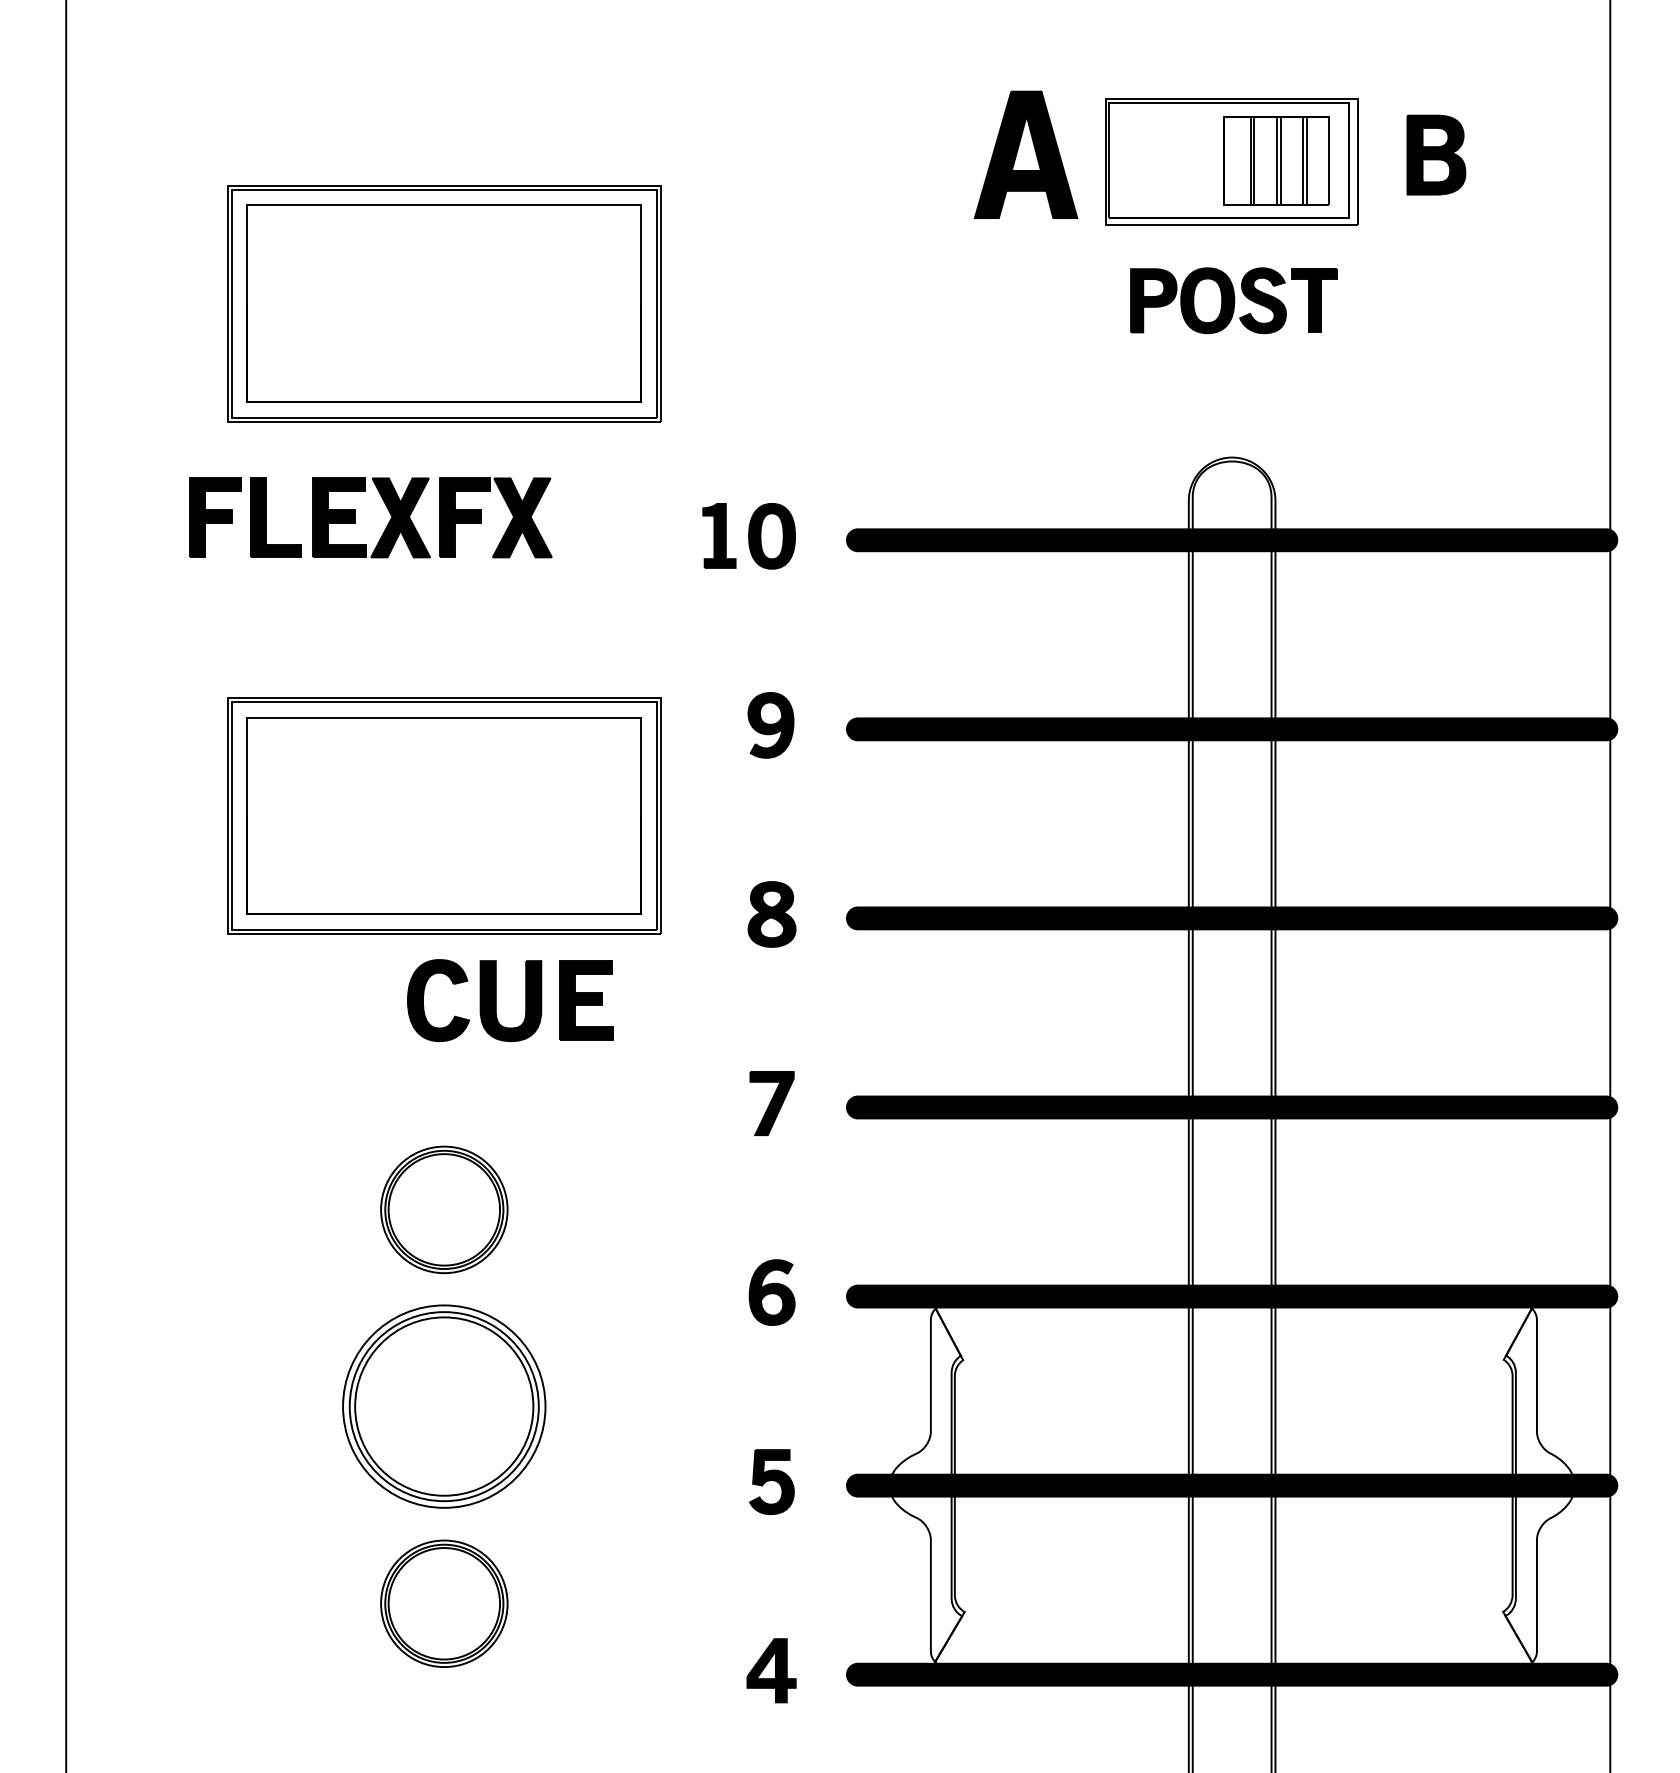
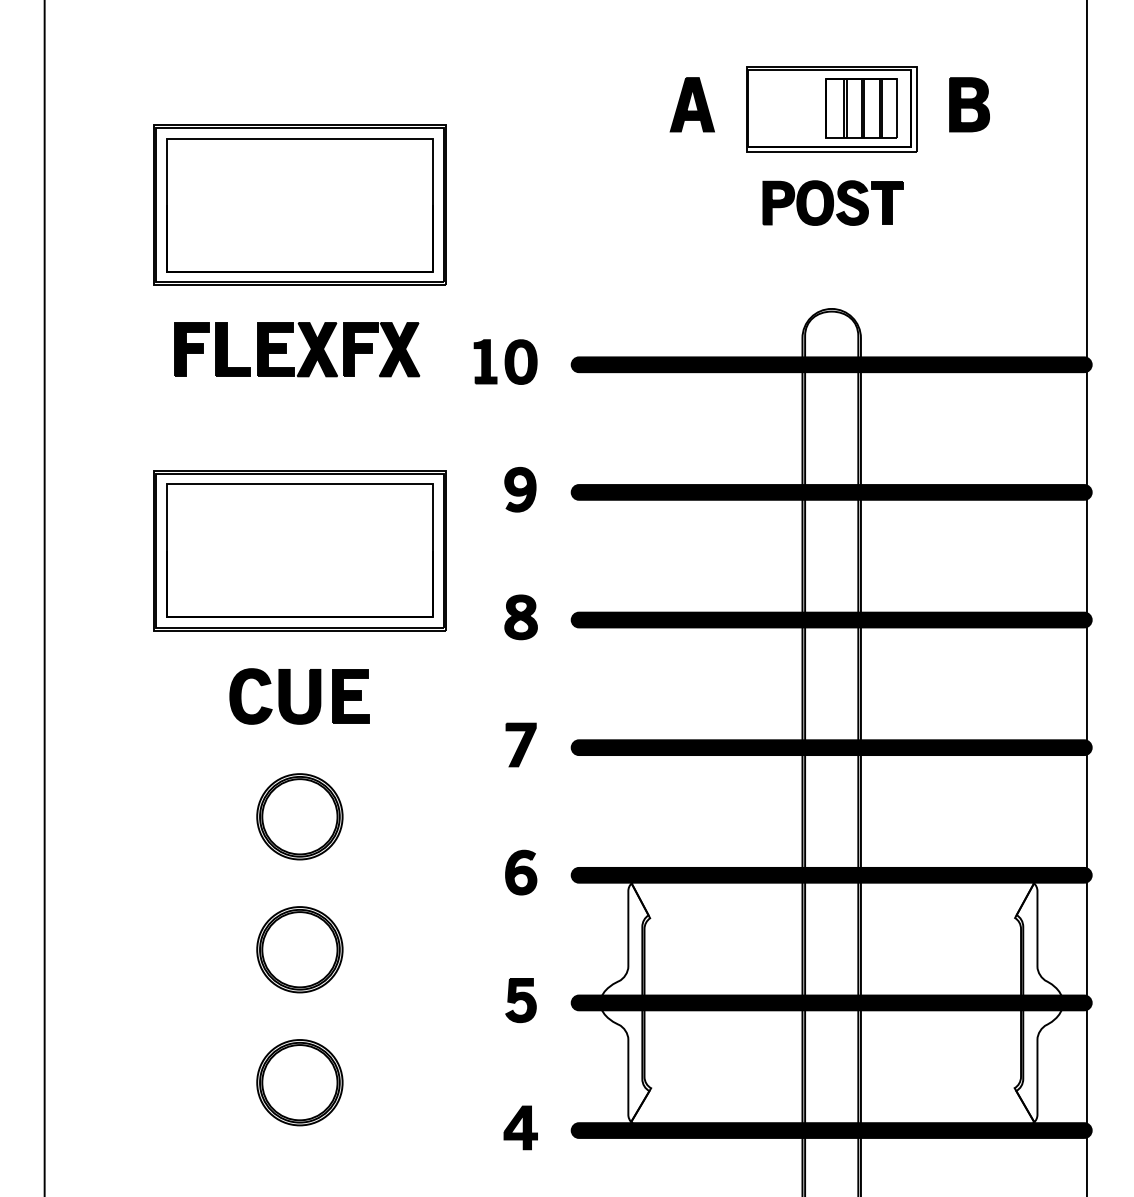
part: (1024, 154) -> (691, 104), size x0.62
part: (354, 517) -> (286, 349), moved
part: (497, 1000) -> (290, 696), moved
part: (443, 1406) -> (299, 949), size x0.62

